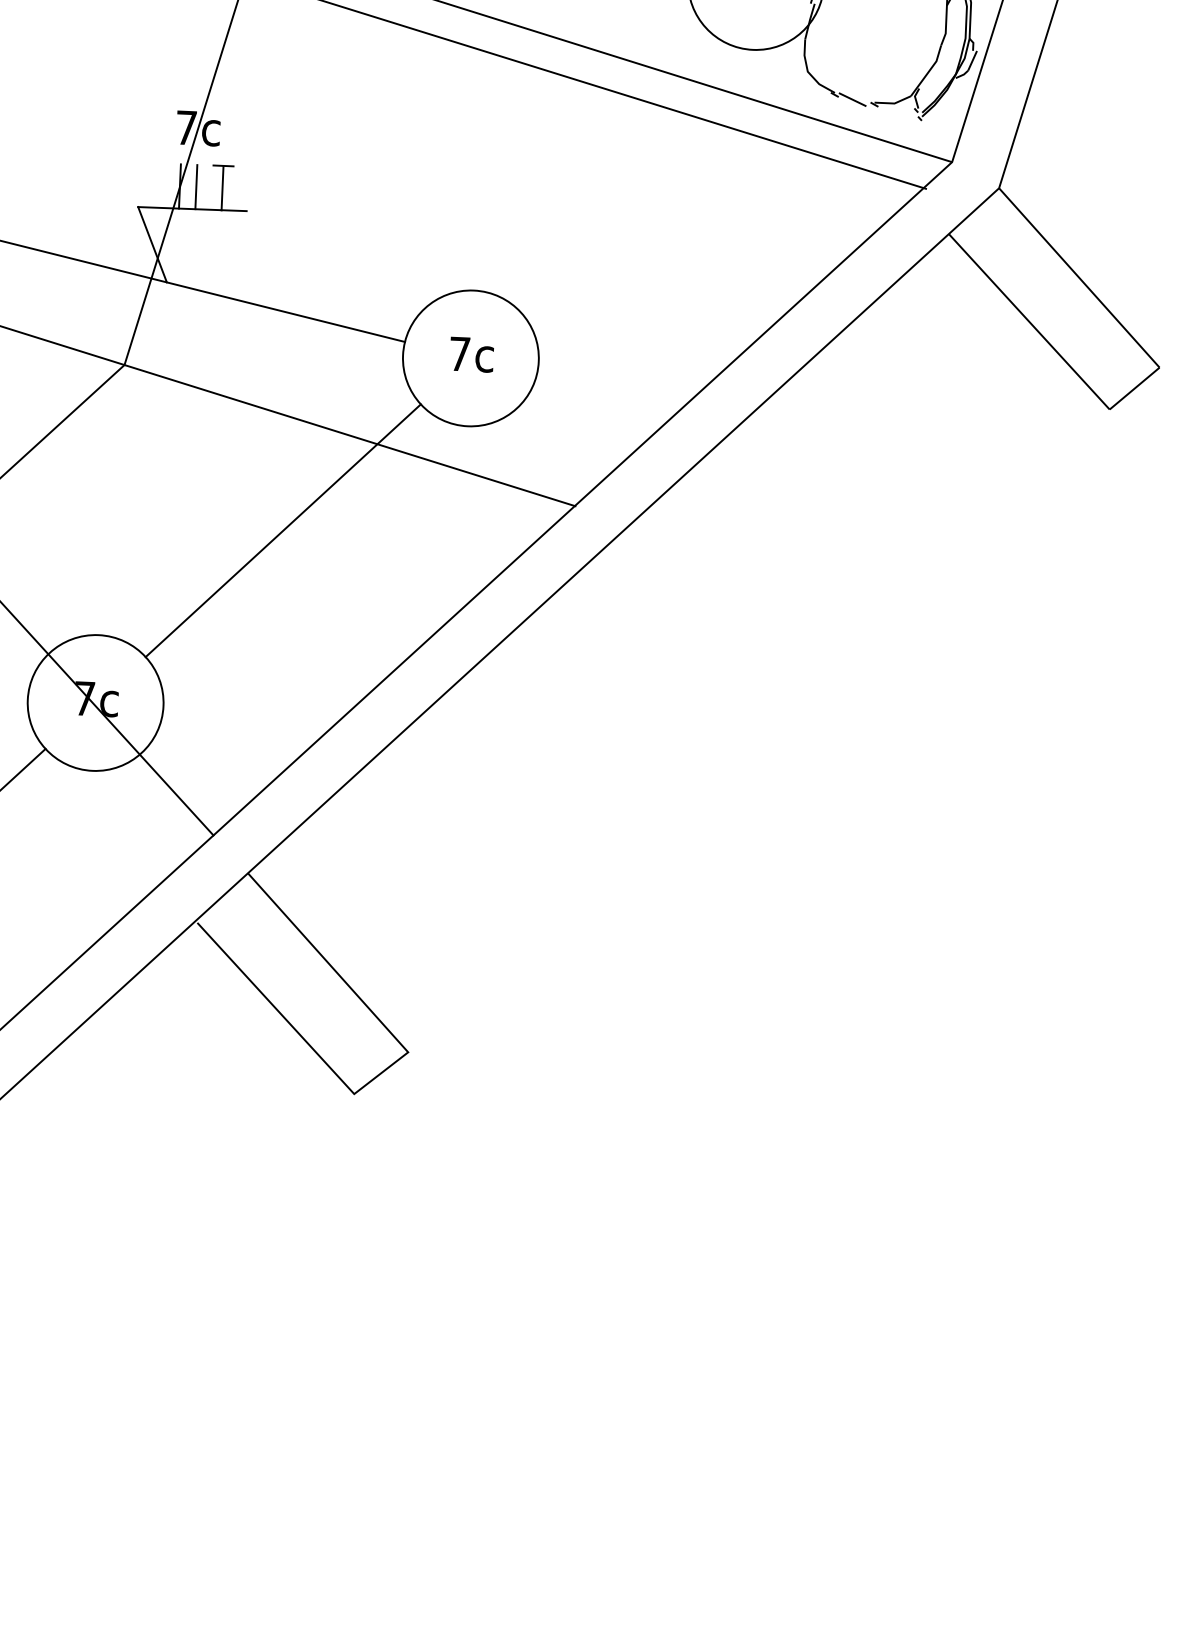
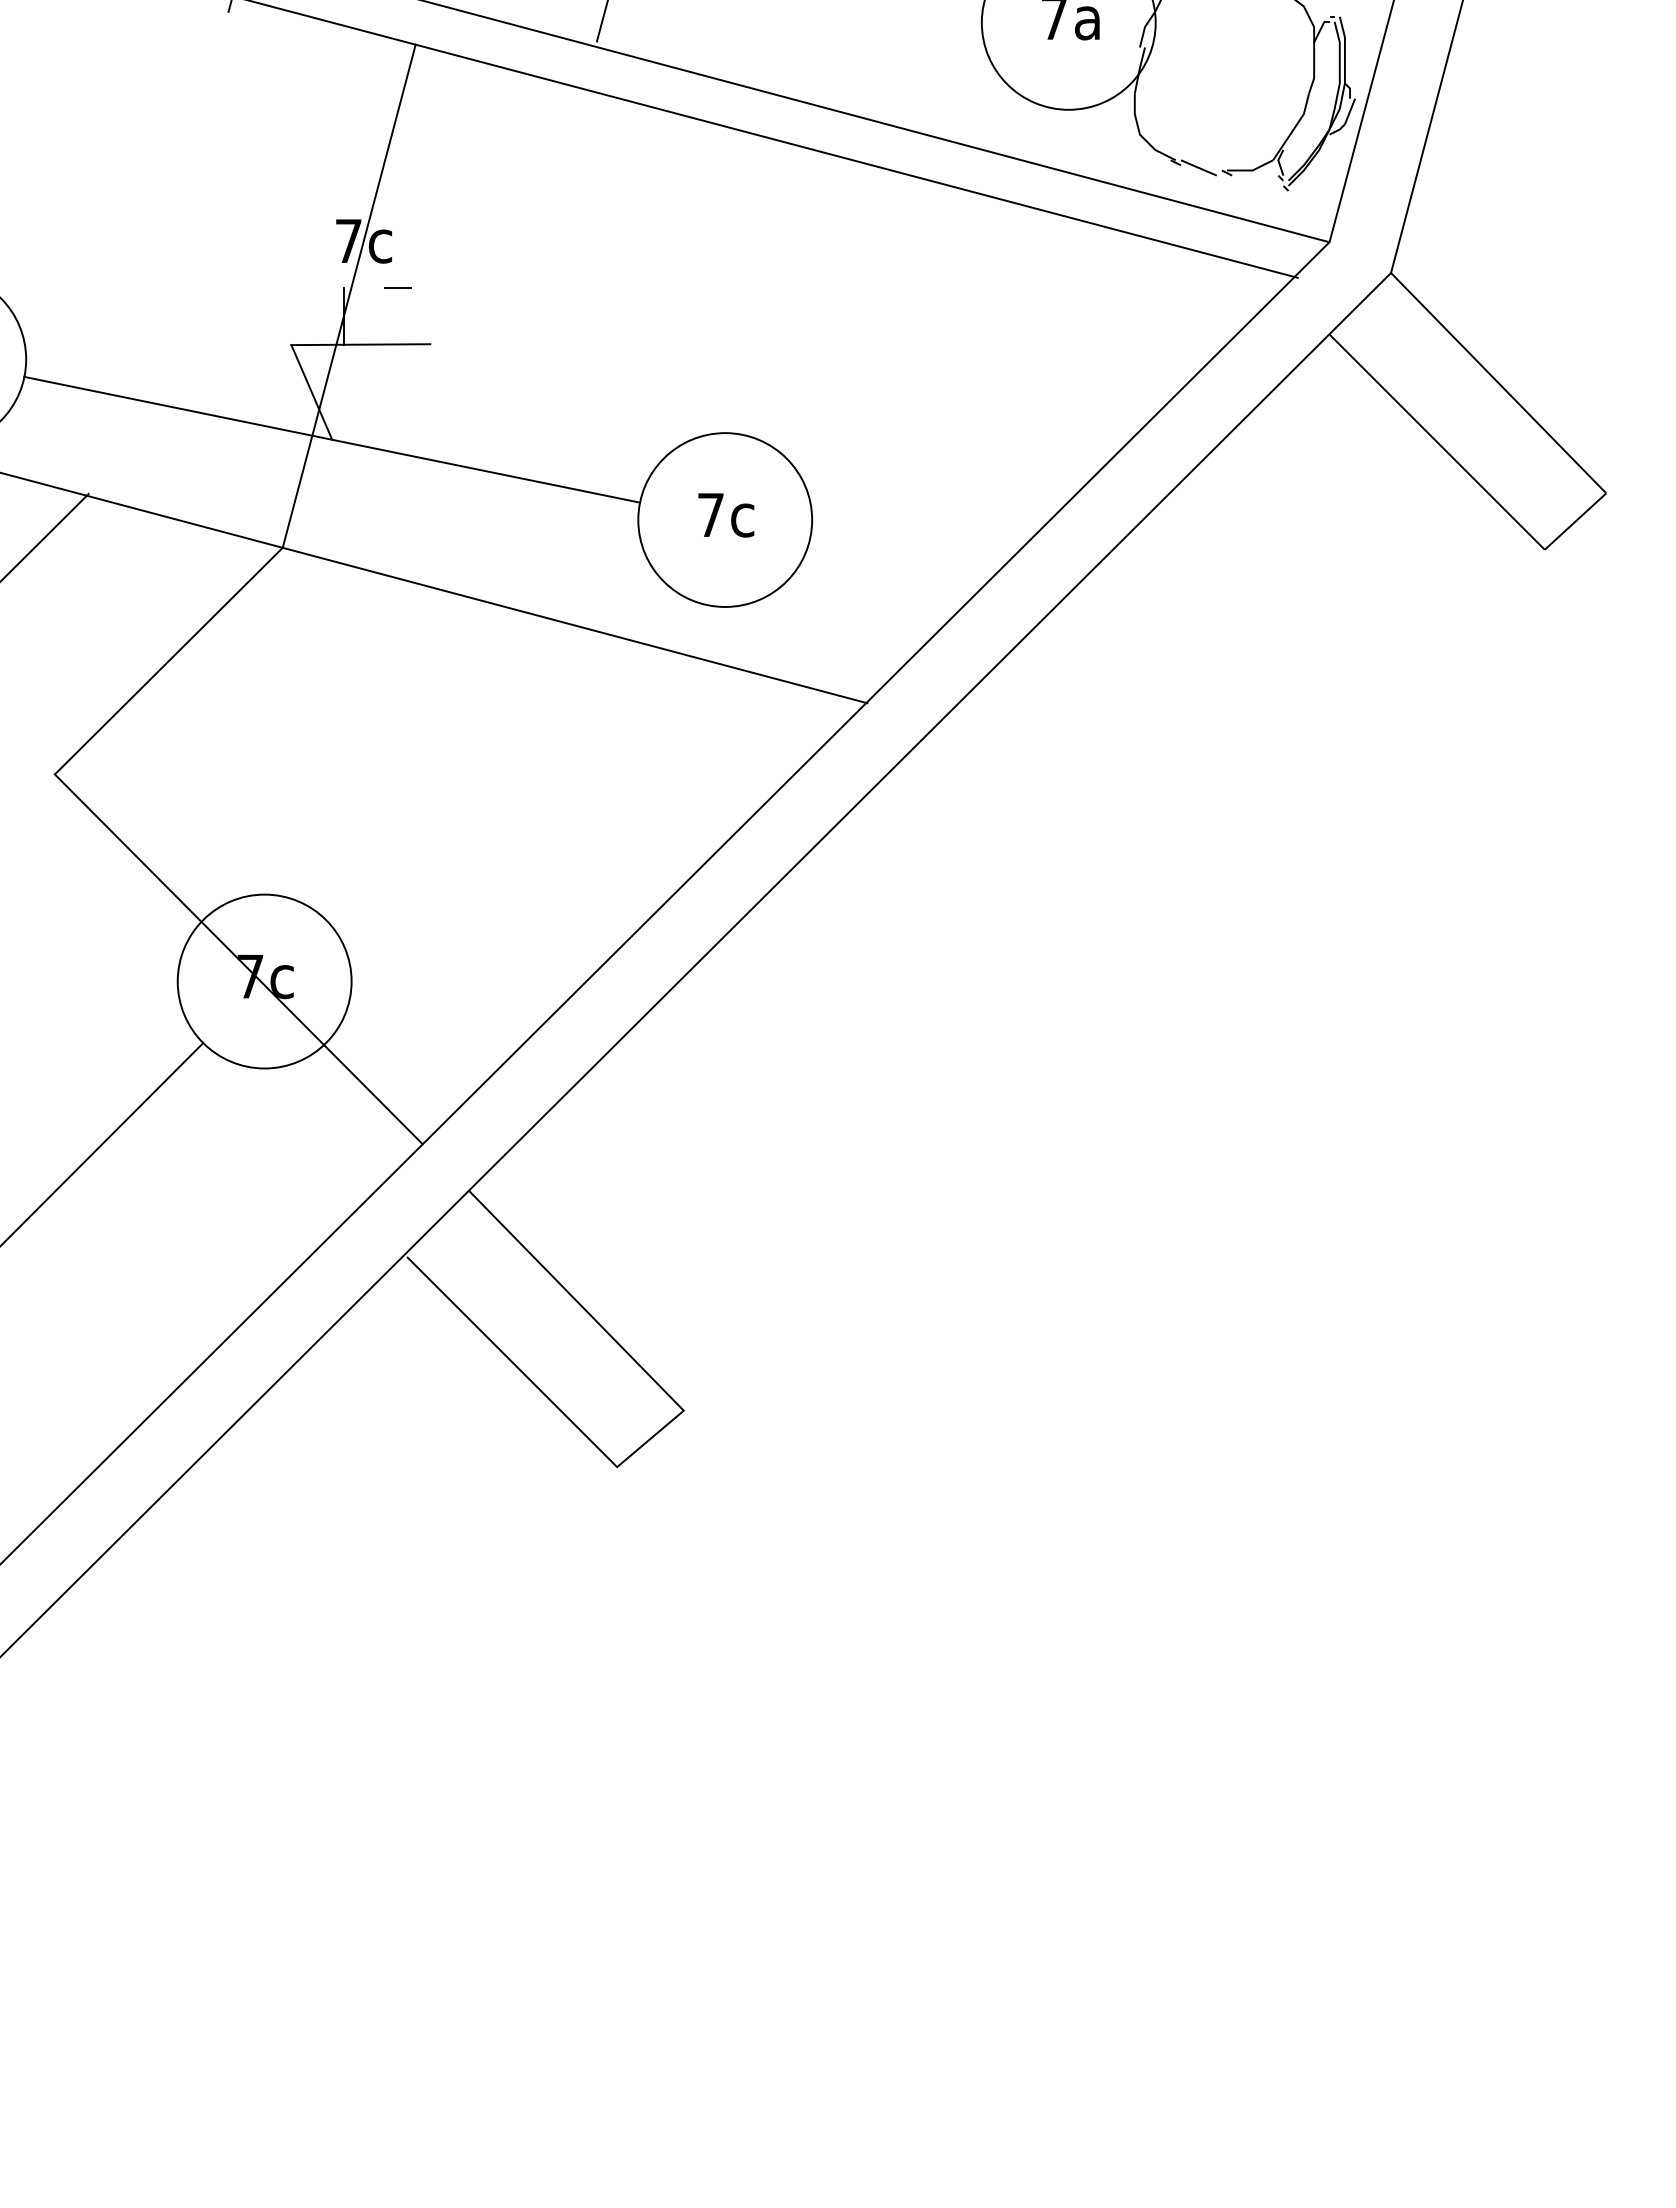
line: (196, 187) -> (364, 316), removed
line: (222, 188) -> (398, 316), removed
line: (282, 530) -> (494, 750), removed

